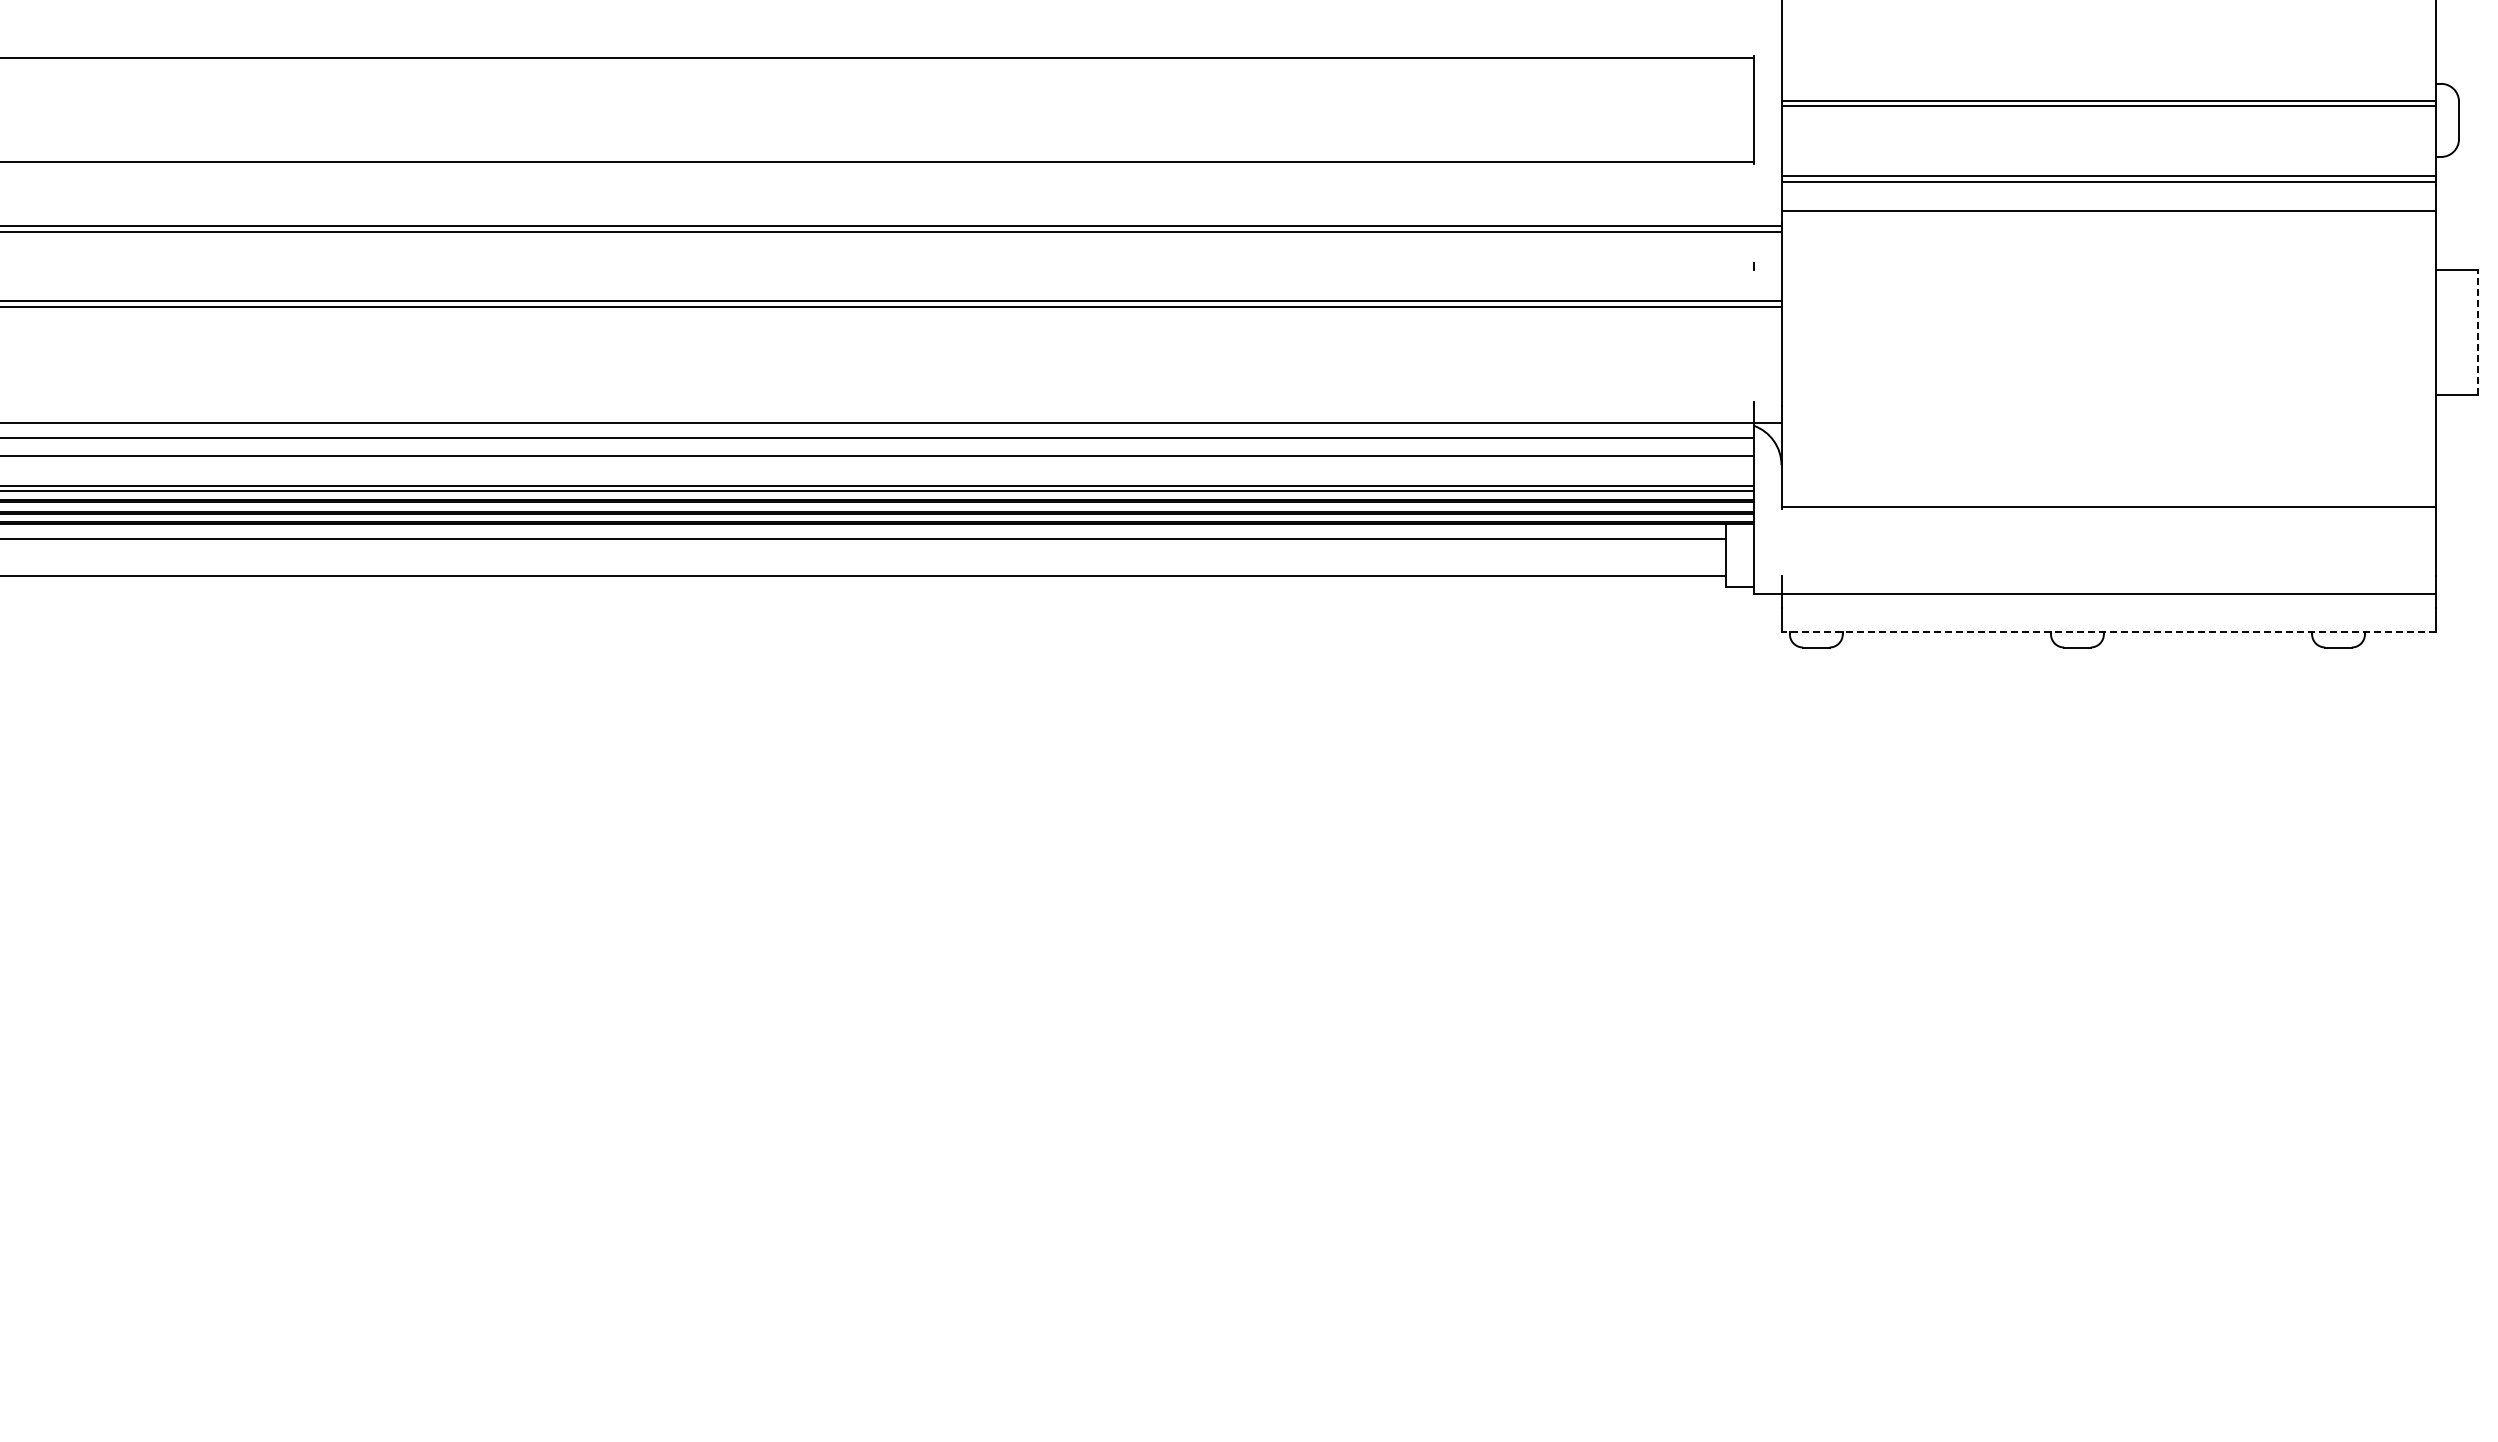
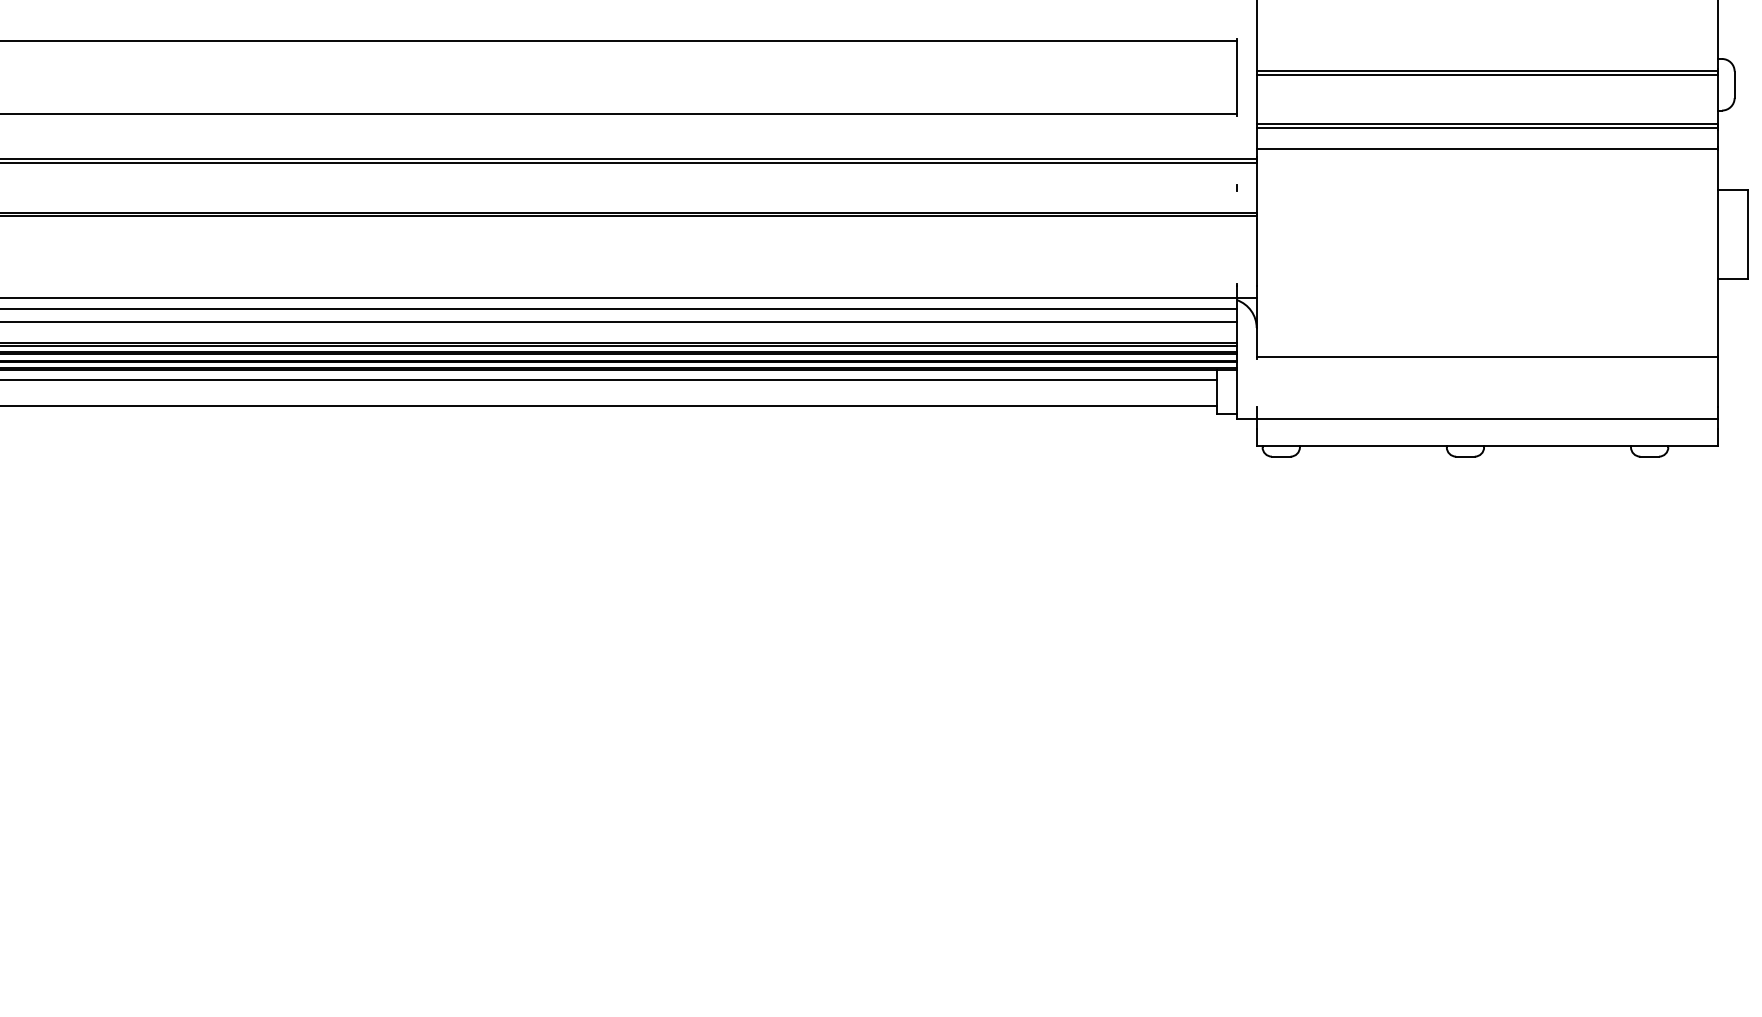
line: (2477, 332) -> (1747, 234), dashed -> solid
line: (2108, 632) -> (1487, 446), dashed -> solid

